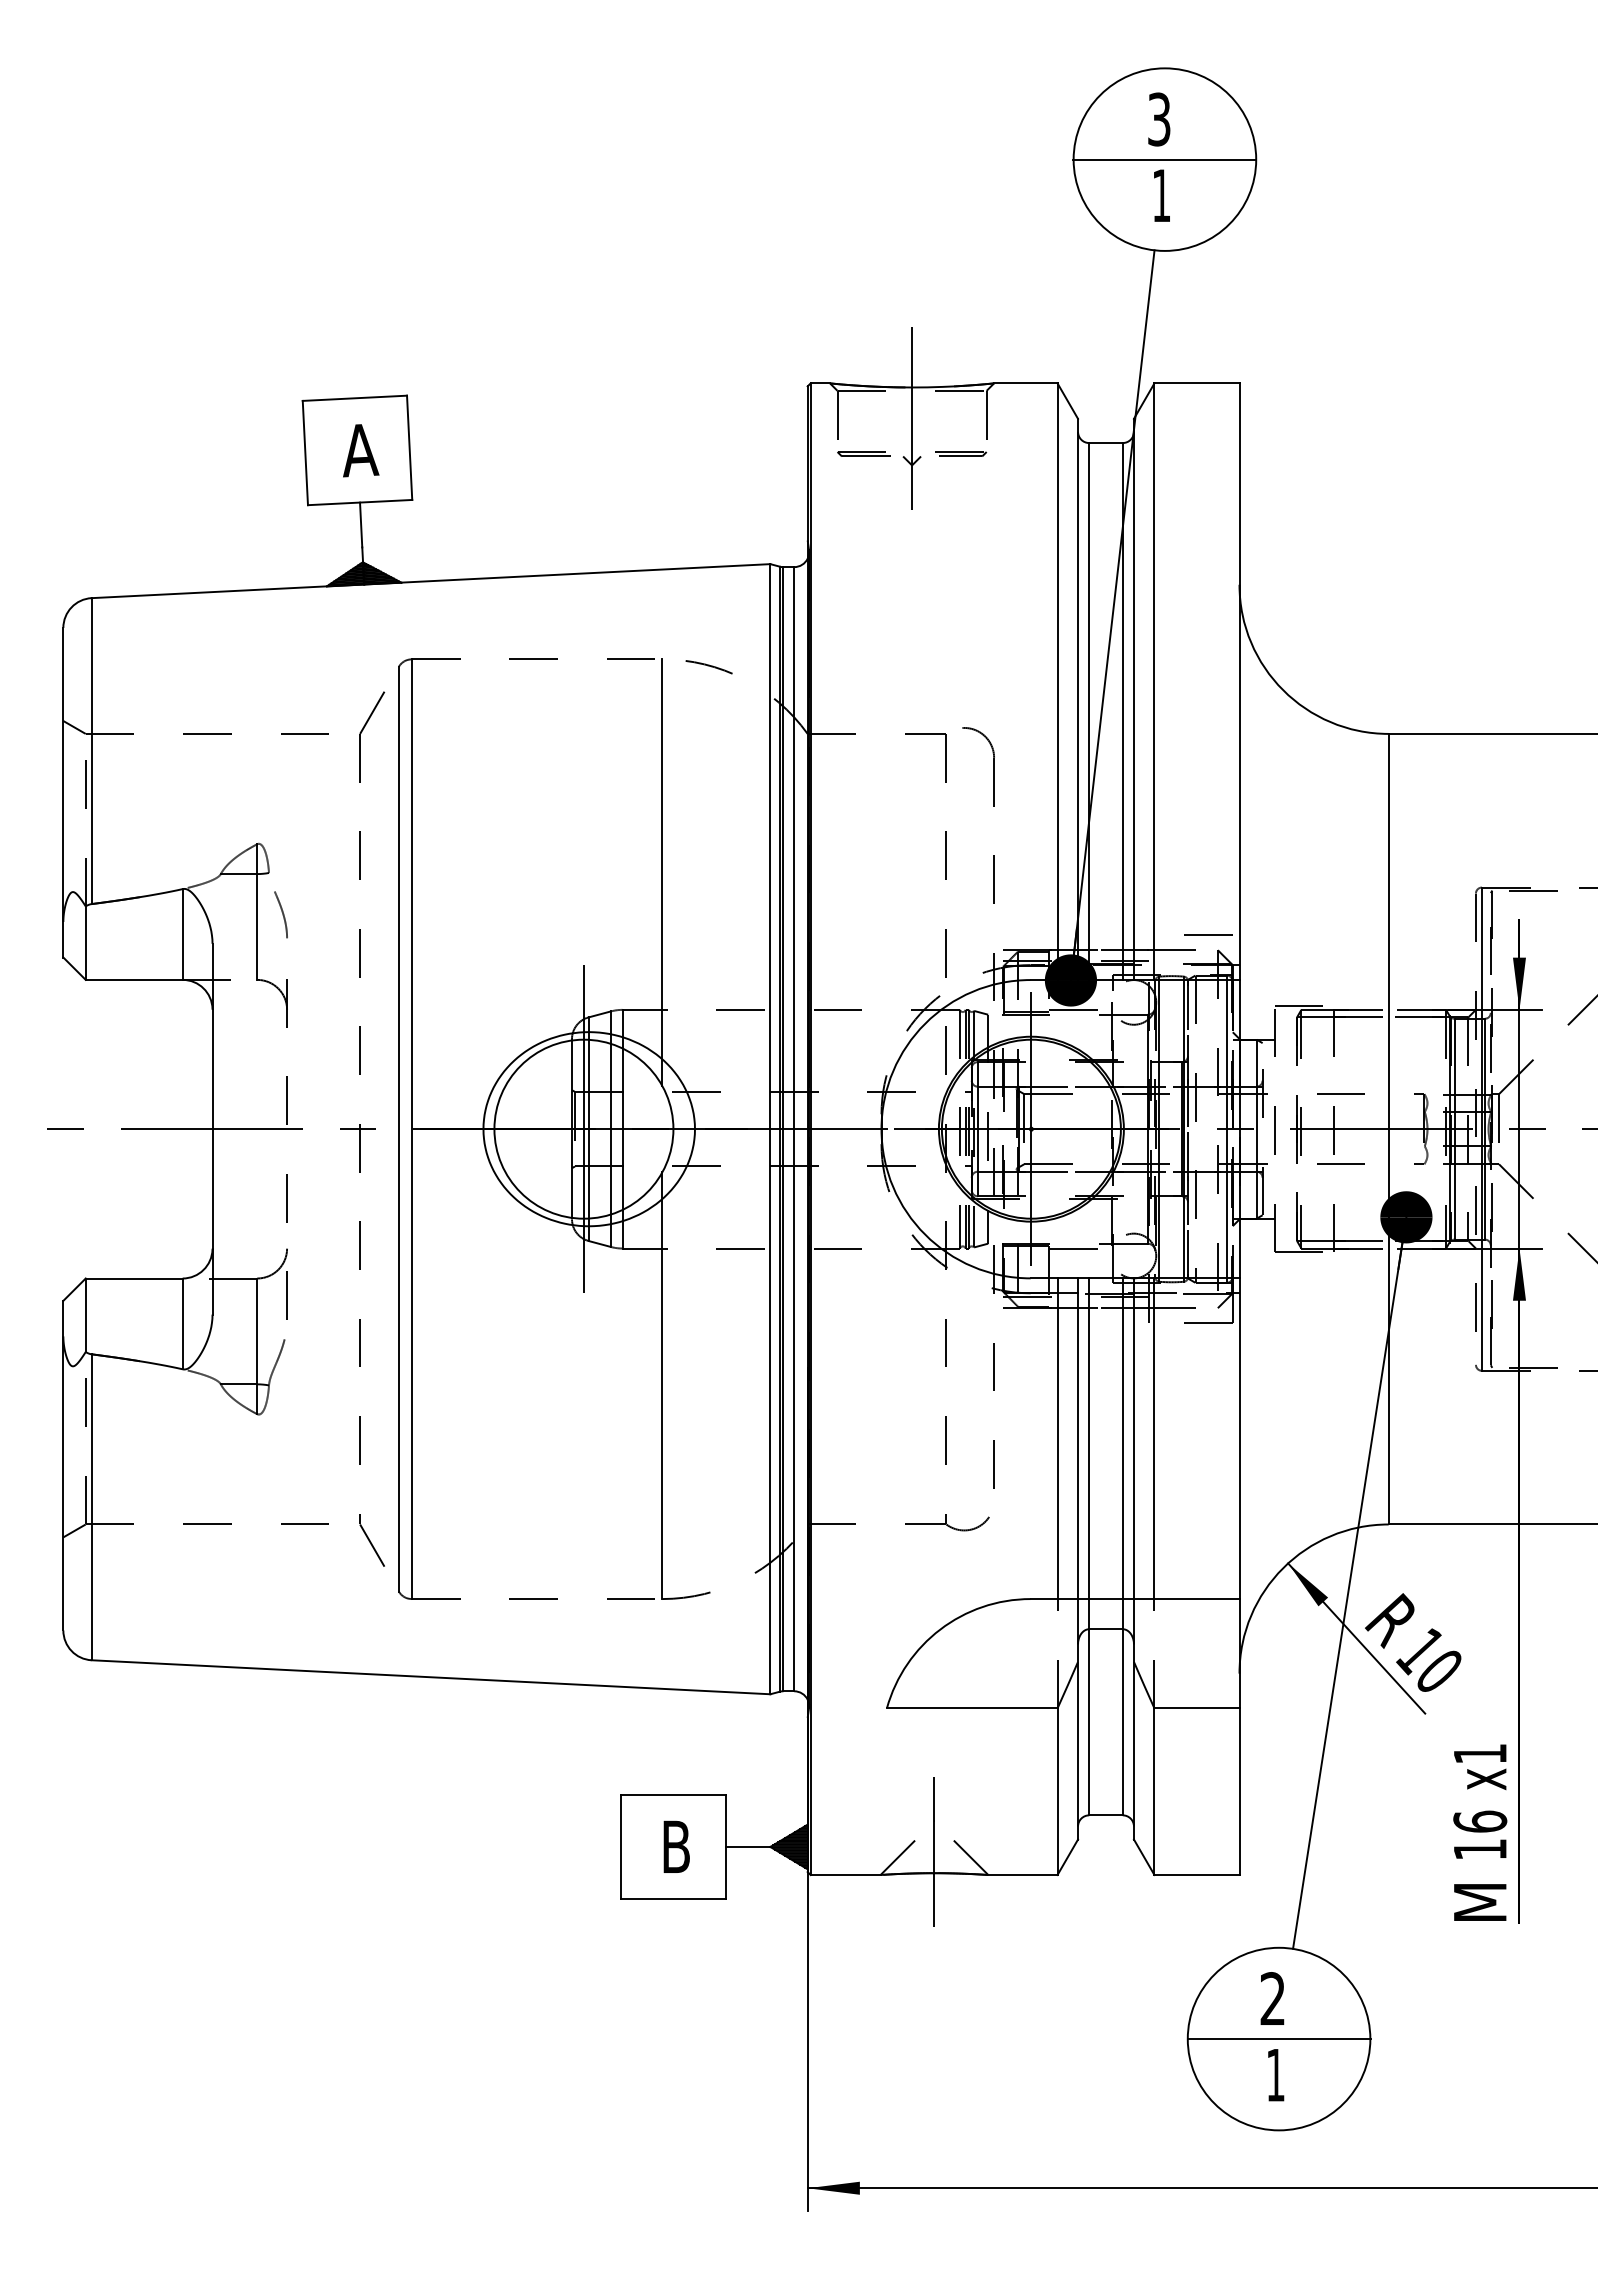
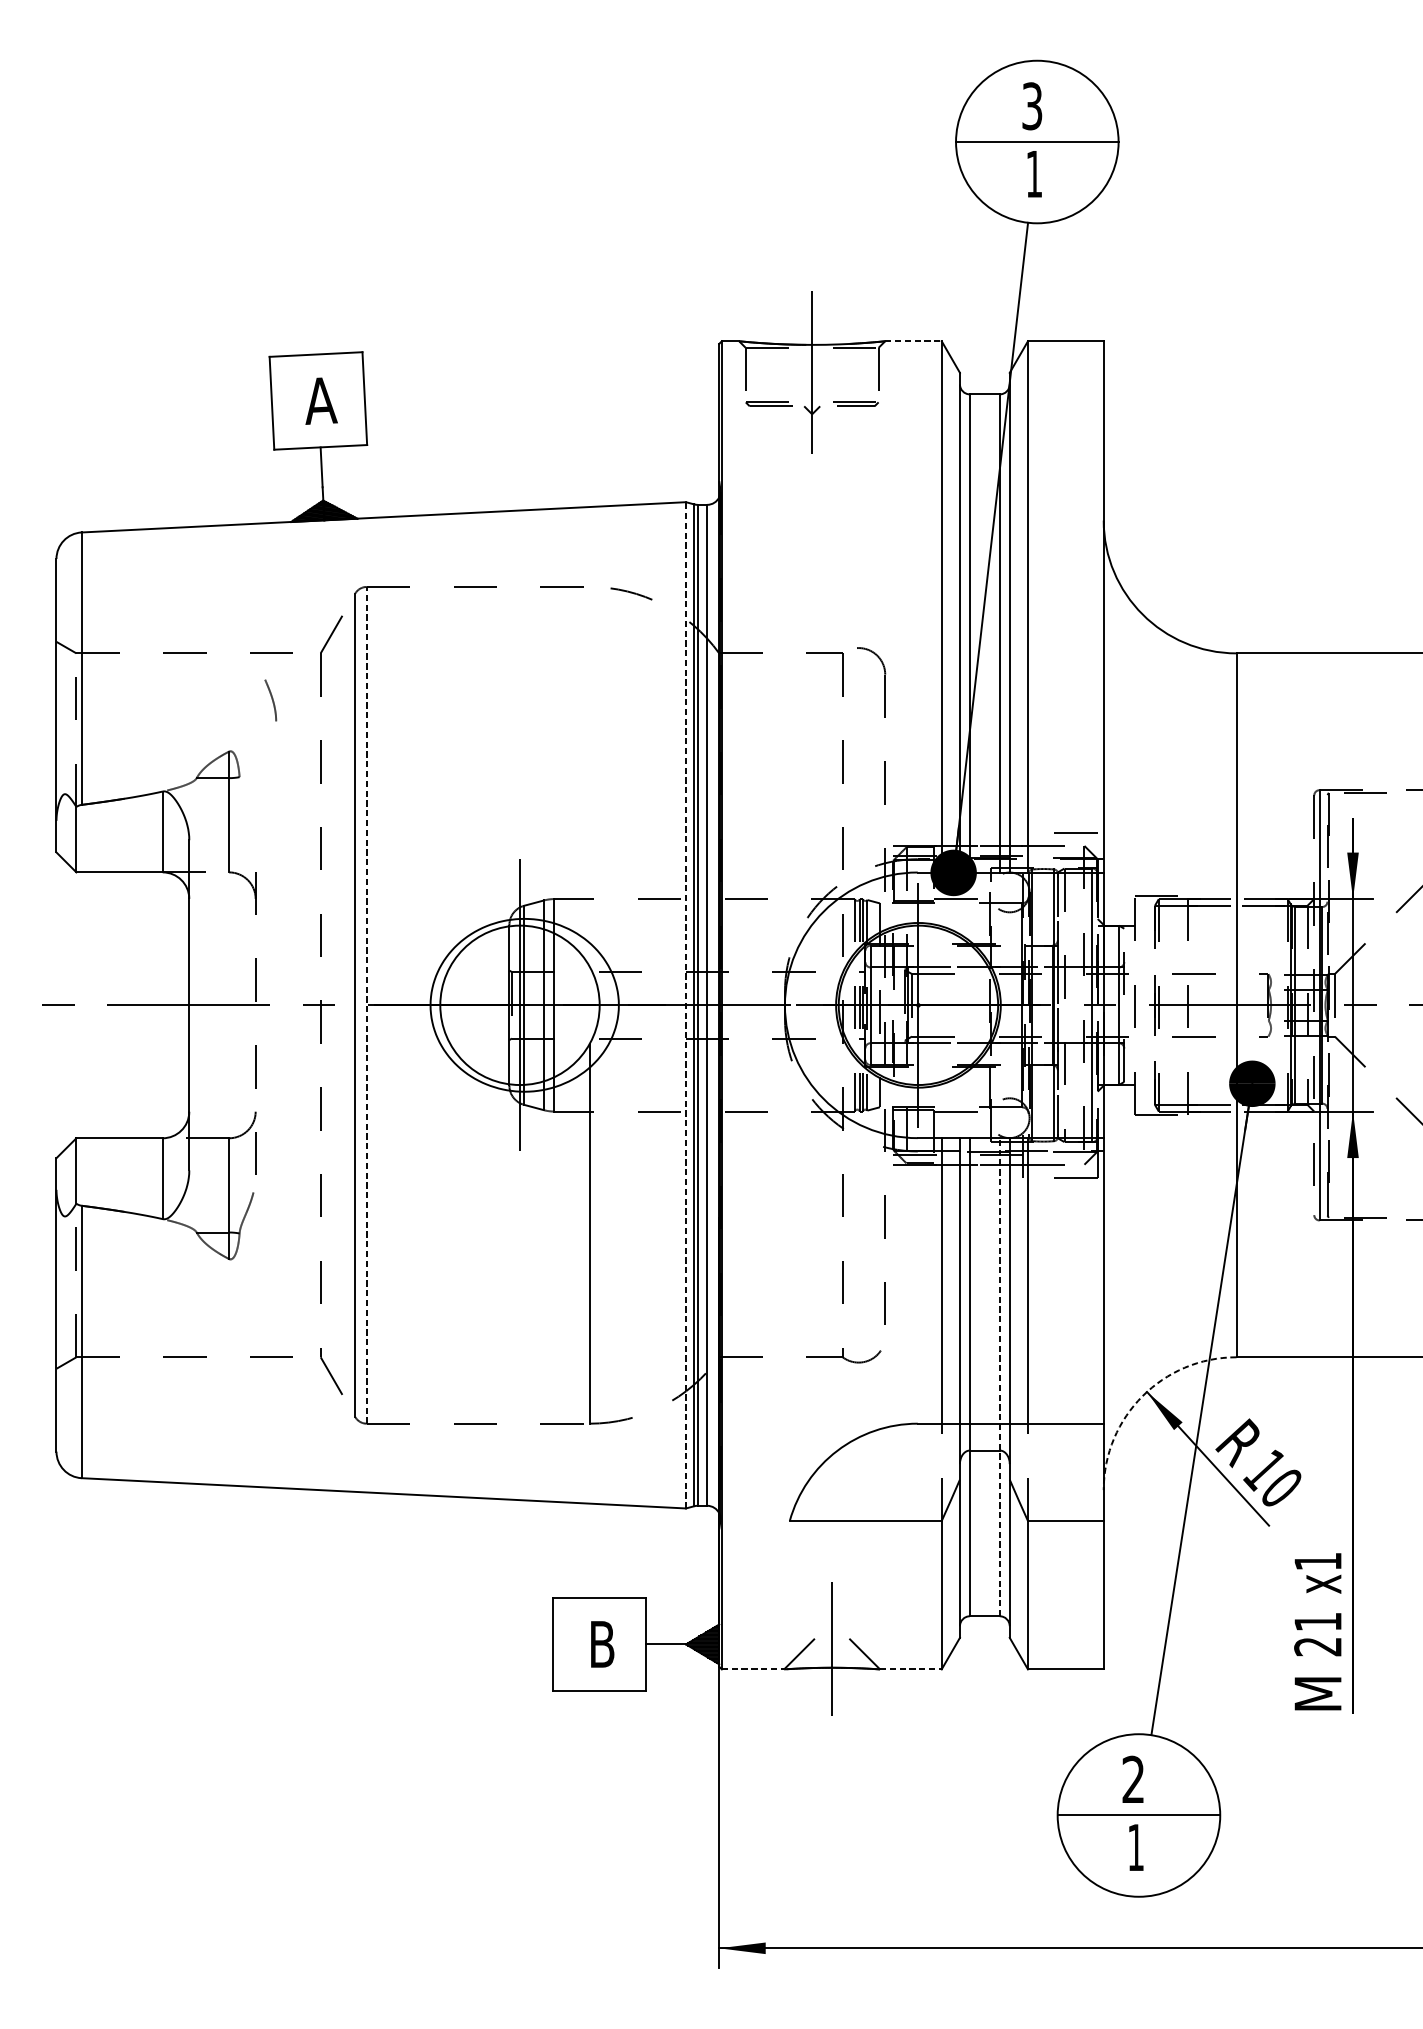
line: (1025, 383) -> (913, 341), solid -> dashed
line: (662, 872) -> (589, 776), removed
curve: (282, 914) -> (272, 700), moved
line: (770, 1128) -> (686, 1004), solid -> dashed
line: (411, 1129) -> (366, 1005), solid -> dashed
line: (1122, 1546) -> (999, 1376), solid -> dashed
arc: (1283, 1568) -> (1142, 1396), solid -> dashed
text: (1480, 1835) -> (1318, 1634), 16 -> 21
line: (845, 1875) -> (752, 1669), solid -> dashed
line: (1022, 1875) -> (910, 1669), solid -> dashed

